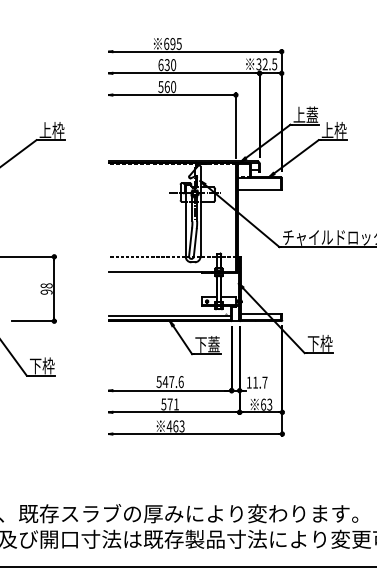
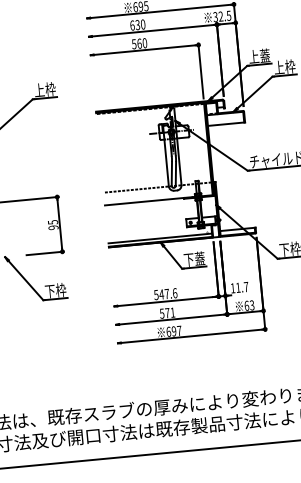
text: (46, 285) -> (52, 222), 98 -> 95
text: (175, 426) -> (173, 331), 463 -> 697

